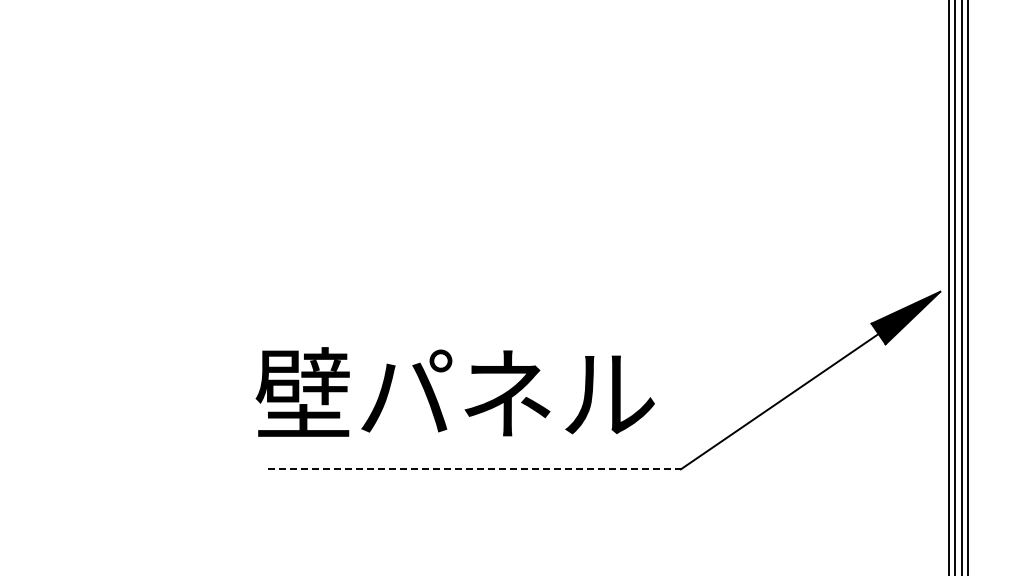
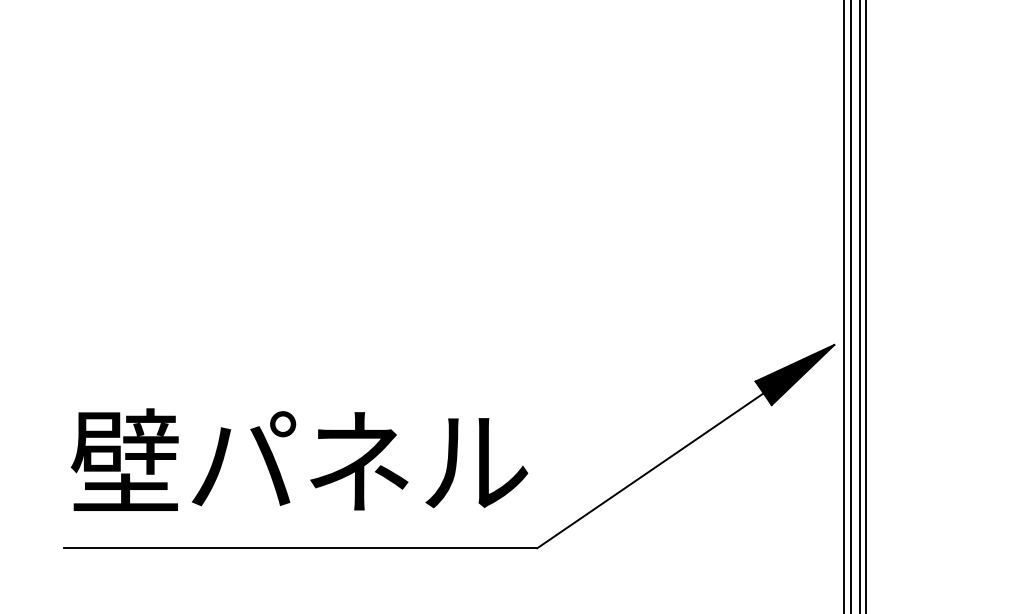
text: (454, 391) -> (298, 459), moved
line: (474, 469) -> (300, 548), dashed -> solid

